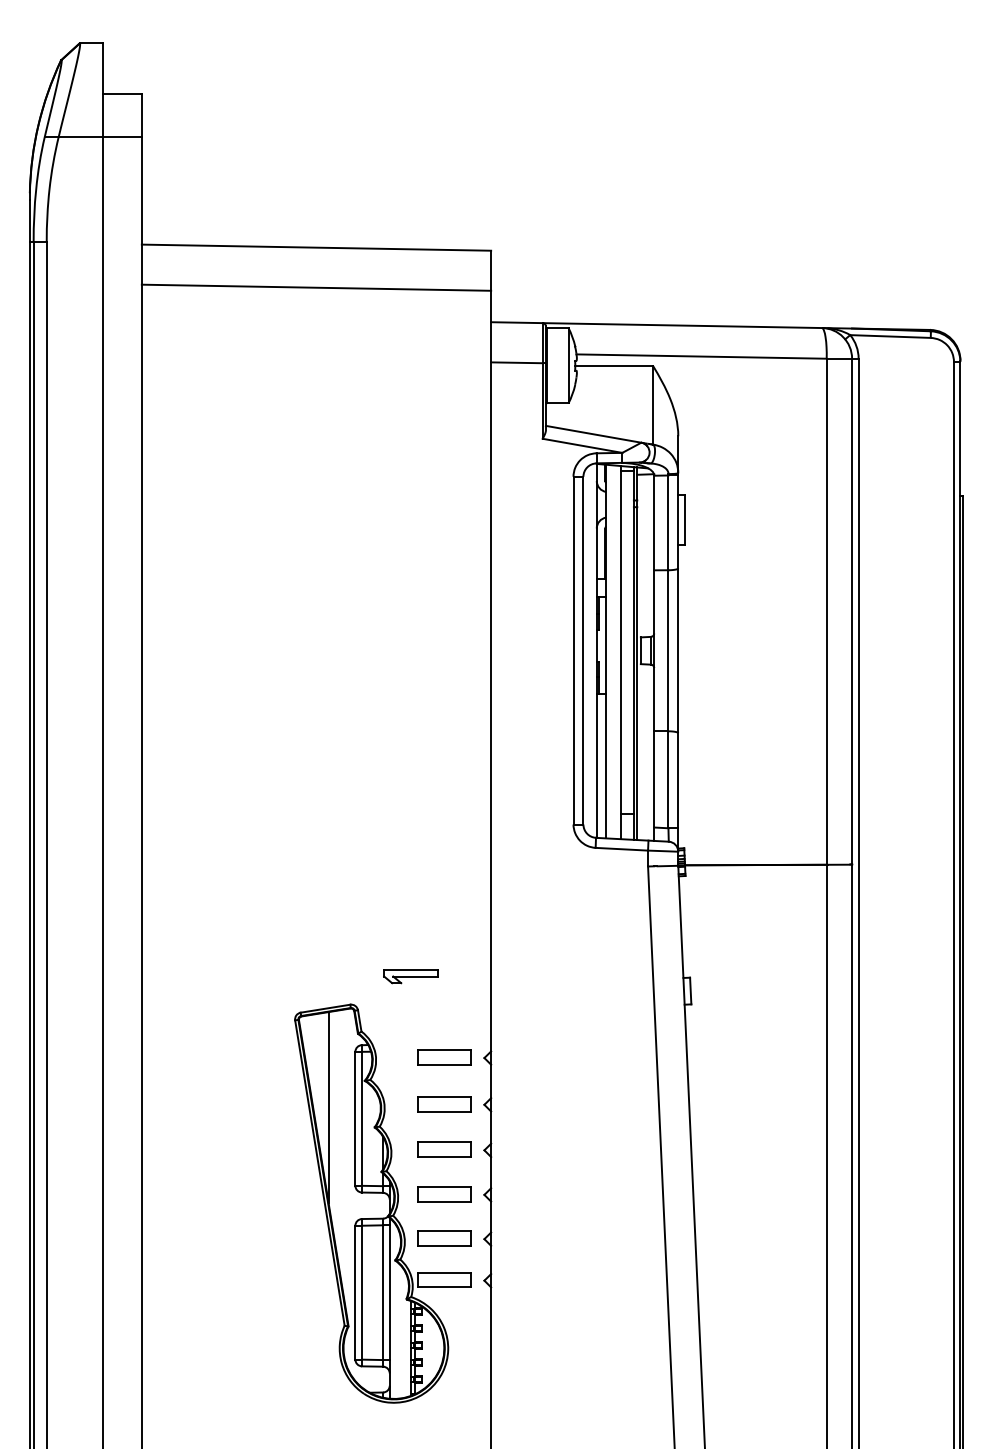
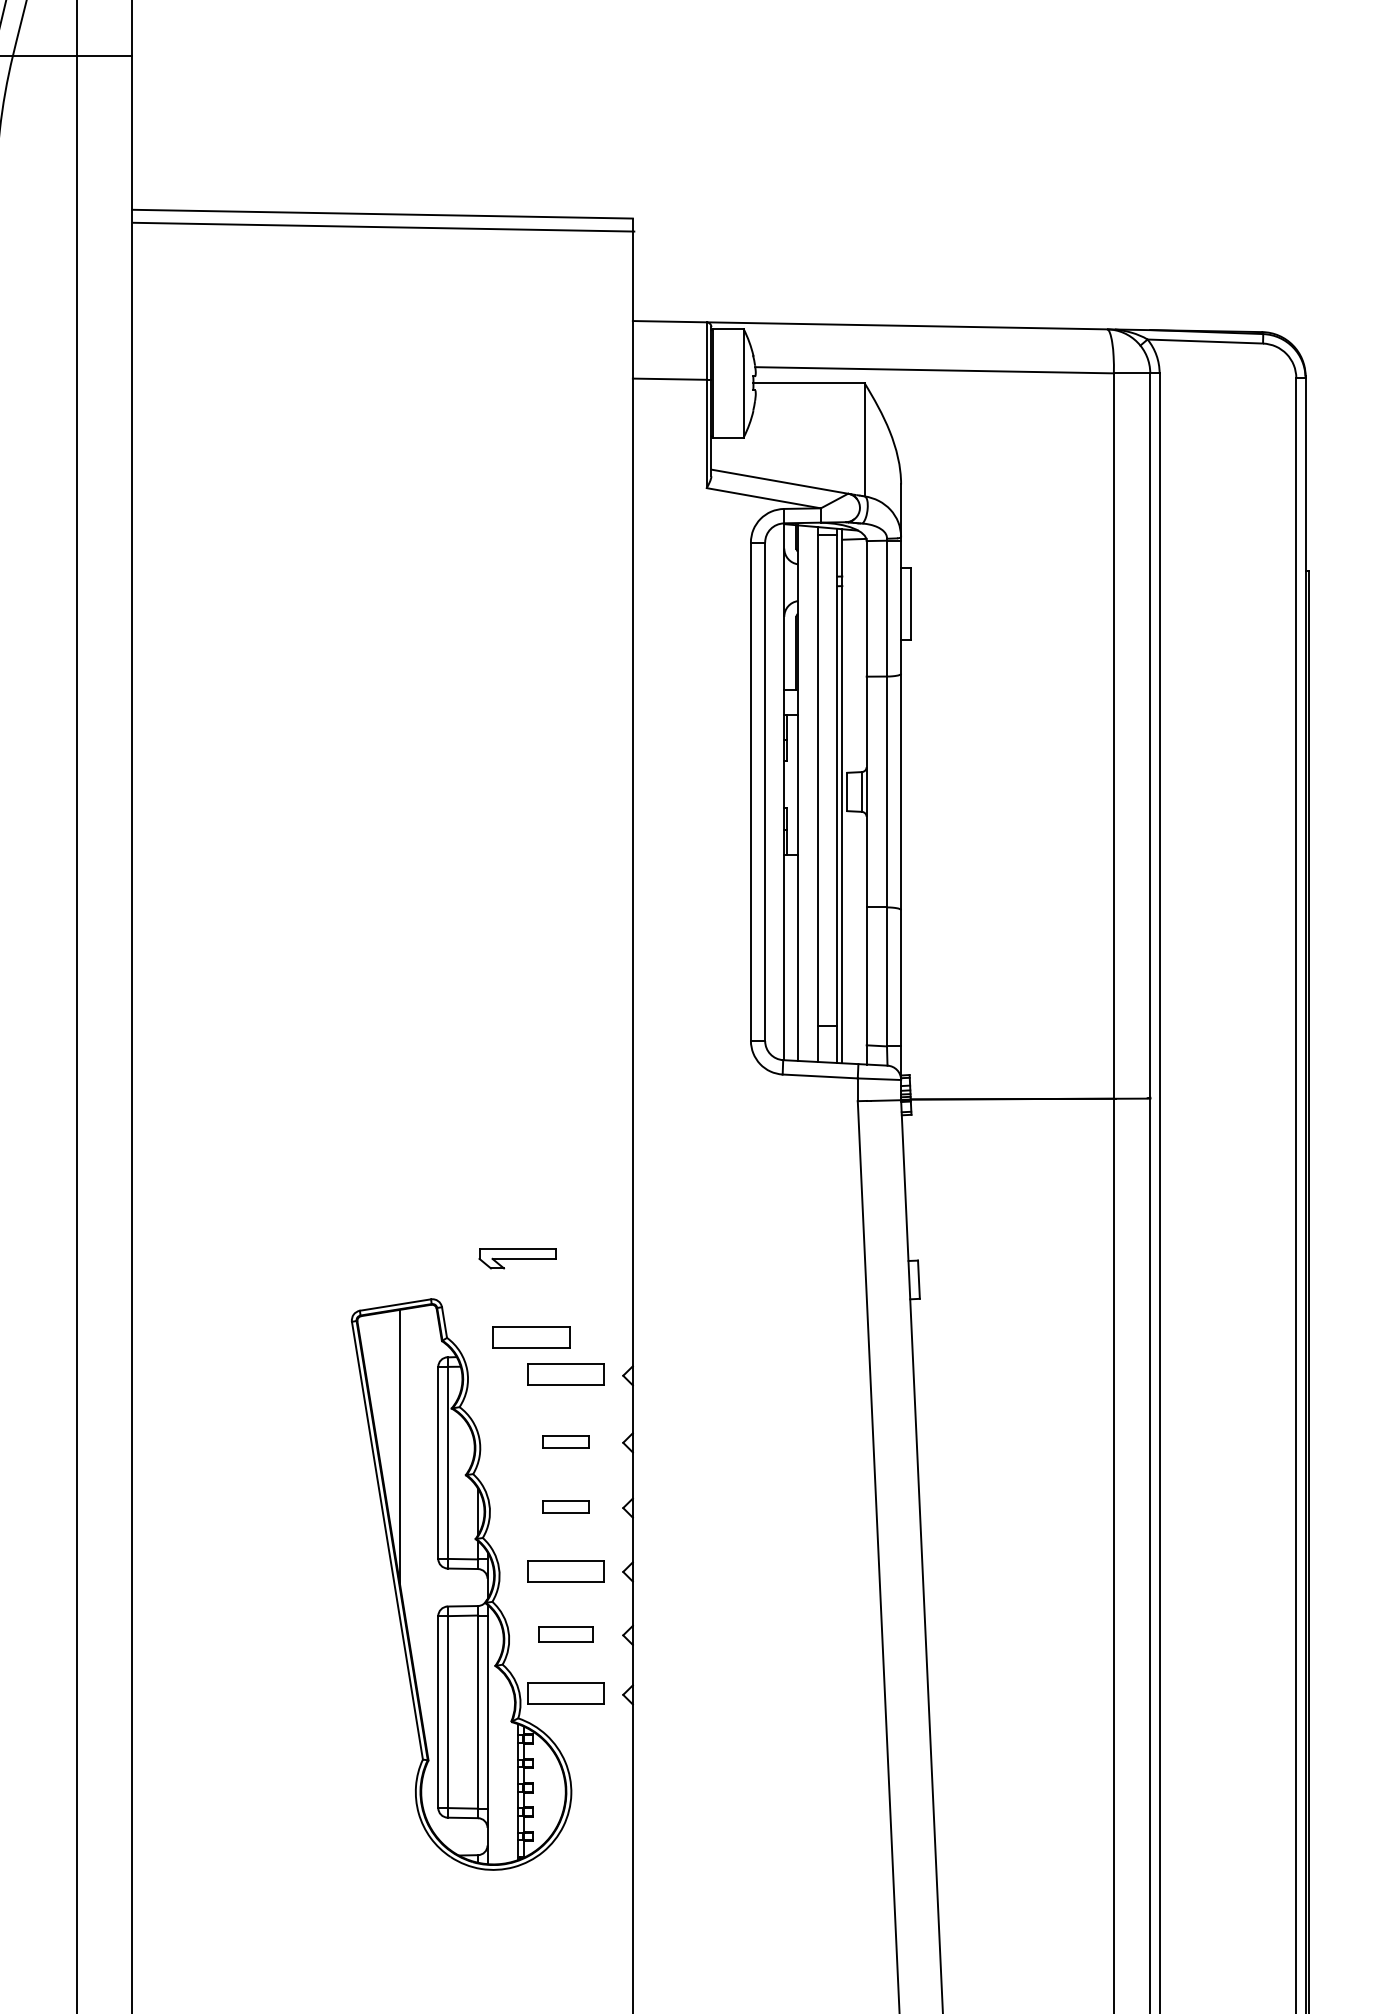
line: (316, 287) -> (383, 226), moved
part: (420, 1031) -> (531, 1337), added
part: (444, 1104) -> (566, 1442), size x0.6
part: (444, 1149) -> (566, 1506), size x0.6
part: (444, 1238) -> (566, 1634), size x0.7

